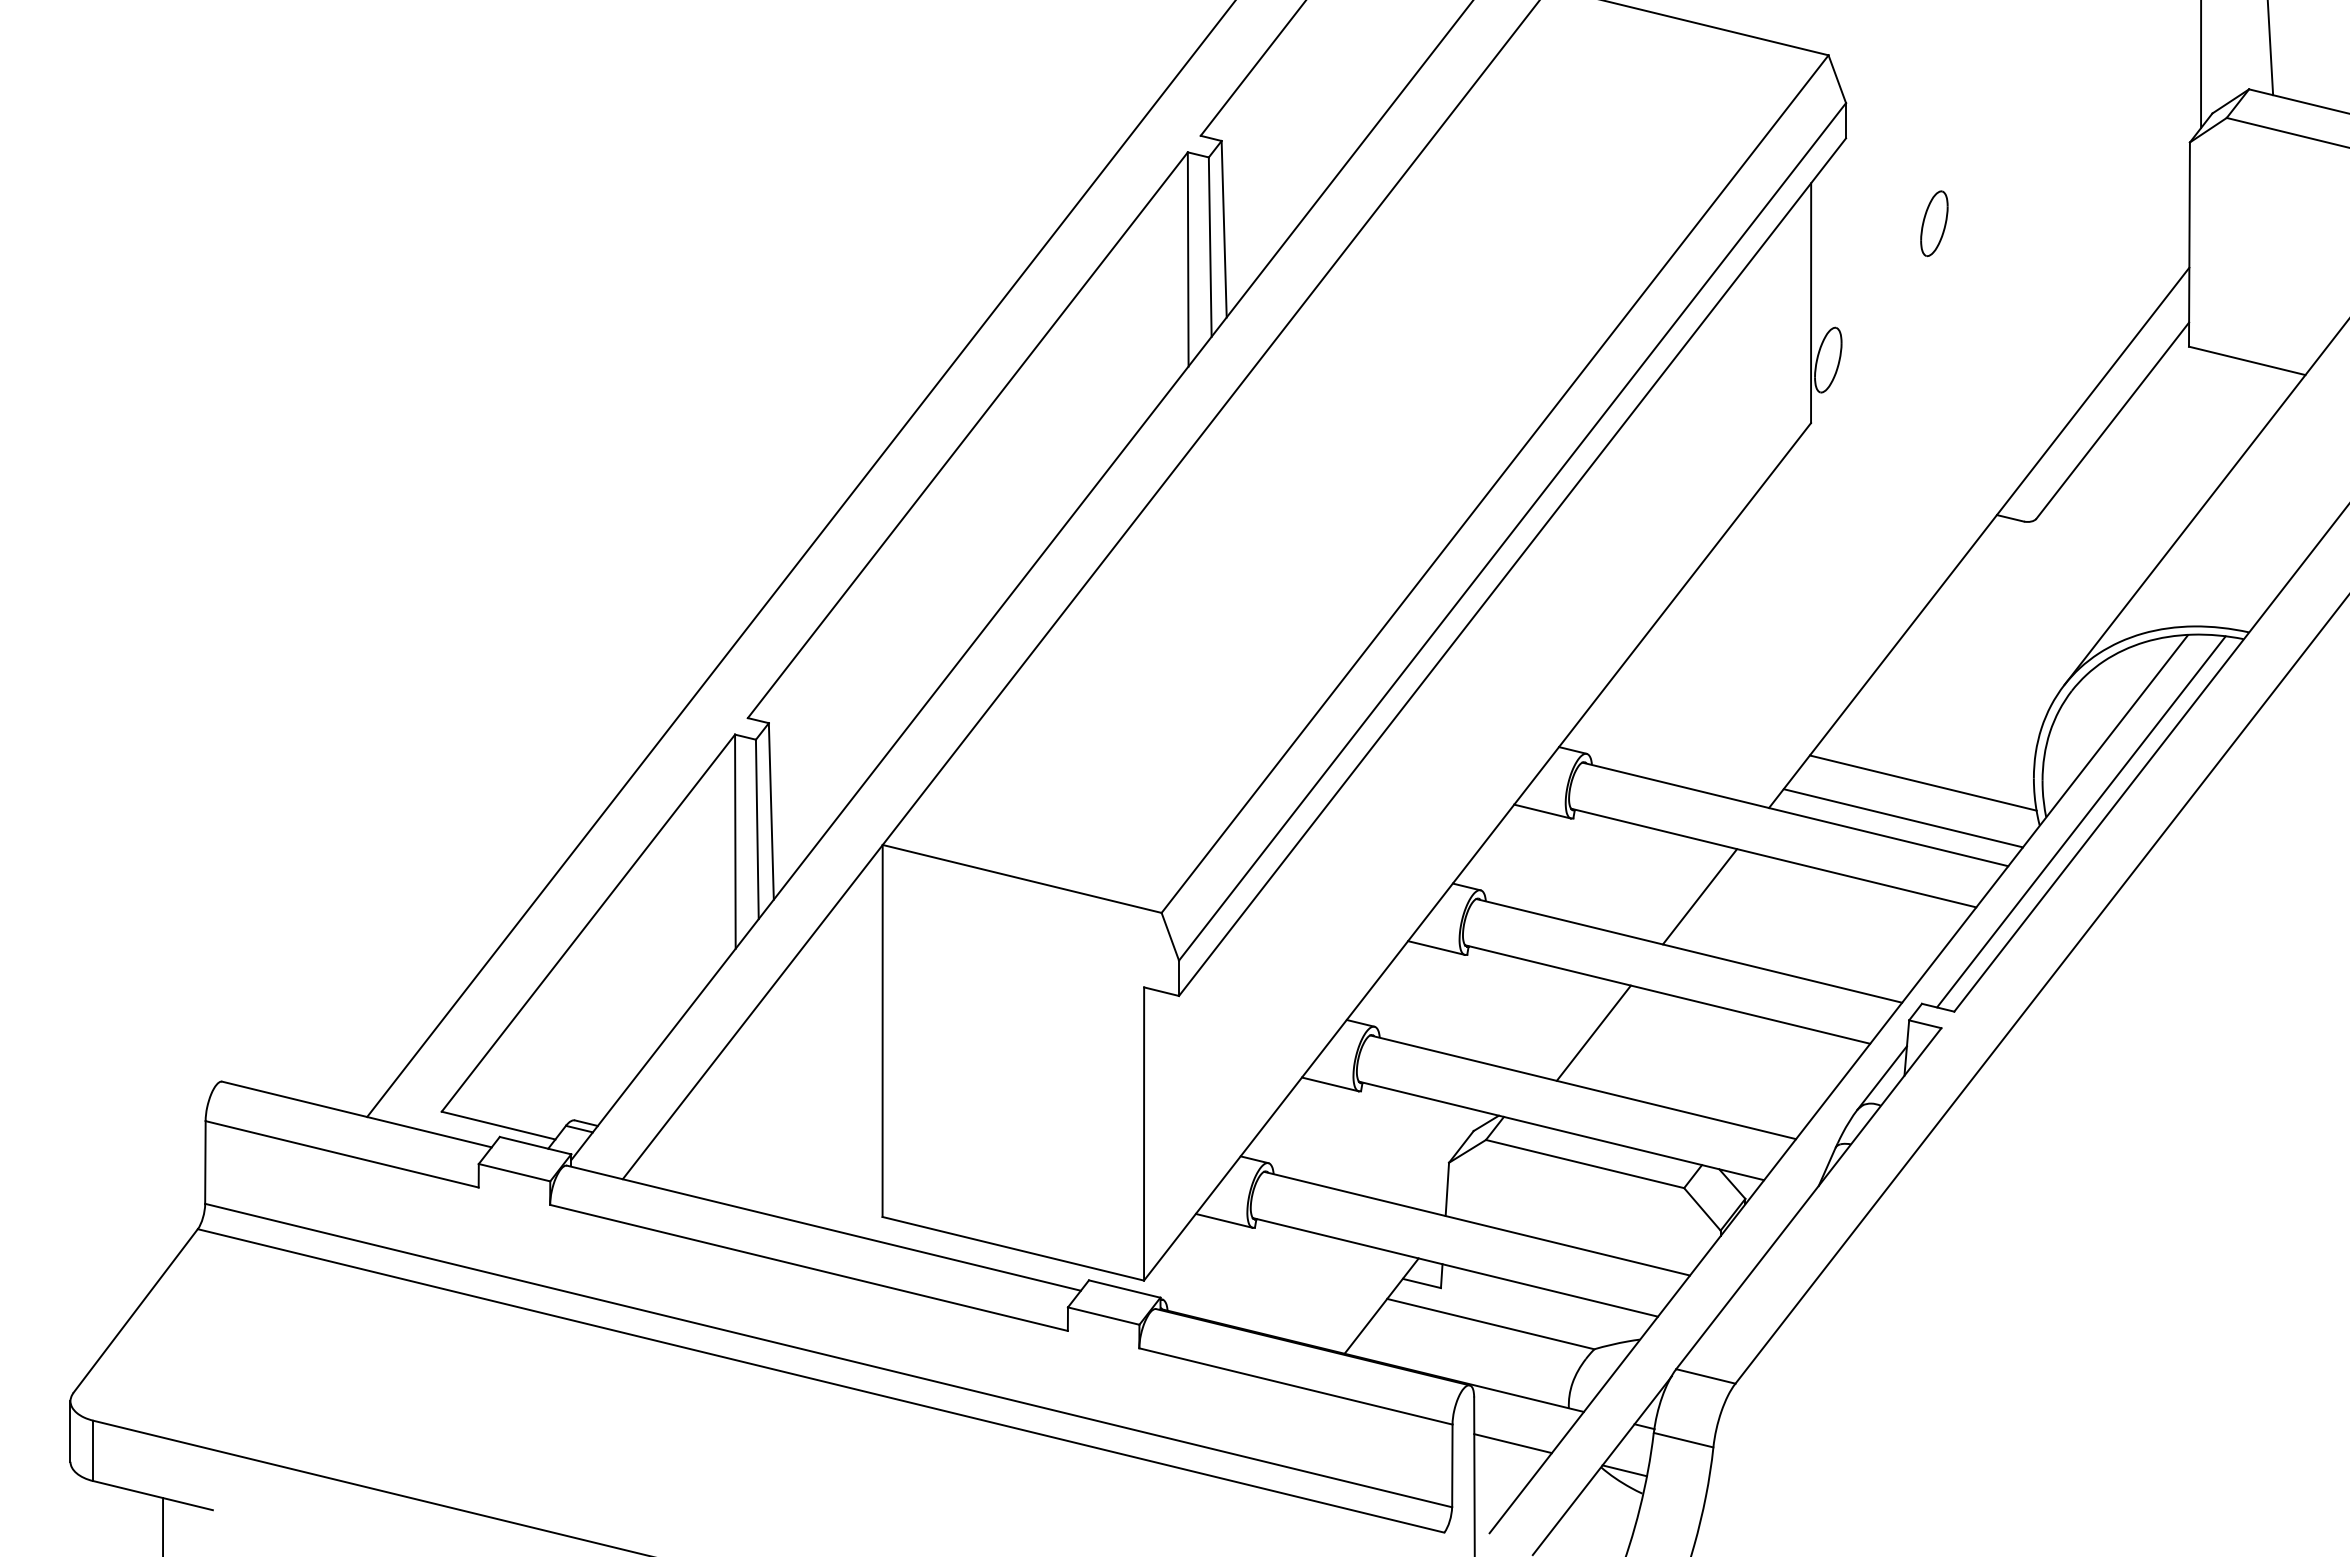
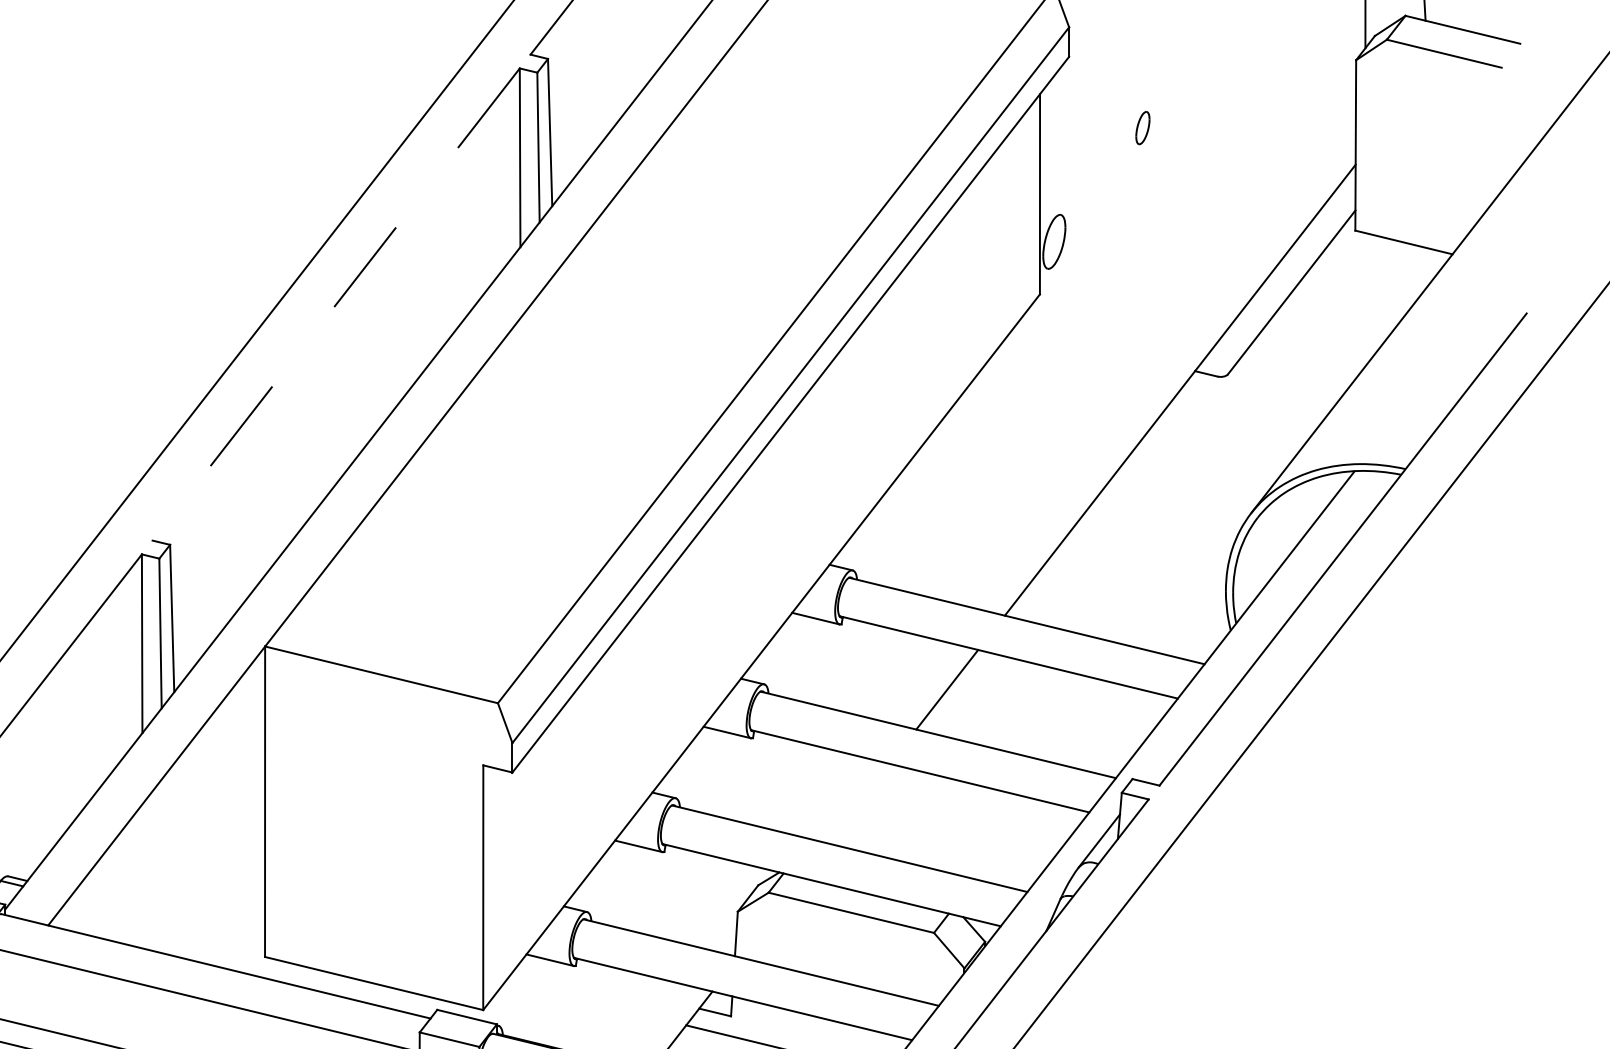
part: (1934, 223) -> (1142, 127), size x0.6
line: (967, 435) -> (335, 304), solid -> dashed
line: (1922, 782) -> (1132, 594), removed
line: (1903, 818) -> (1117, 624), removed
line: (2081, 821) -> (1265, 626), removed
line: (1593, 1032) -> (858, 803), removed

